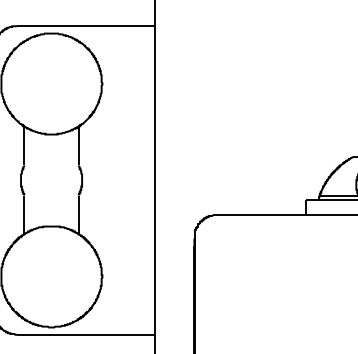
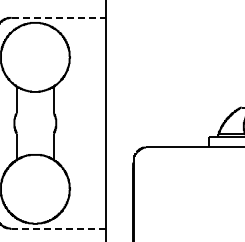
line: (86, 25) -> (59, 17), solid -> dashed
line: (85, 334) -> (58, 228), solid -> dashed

